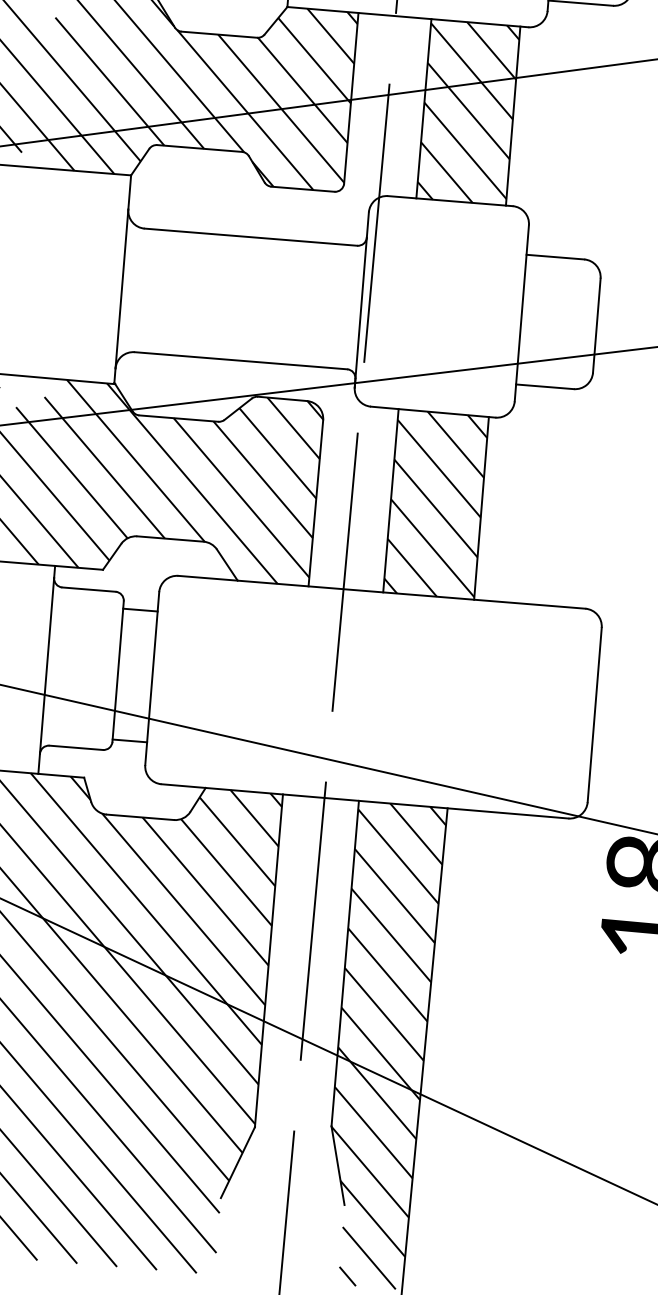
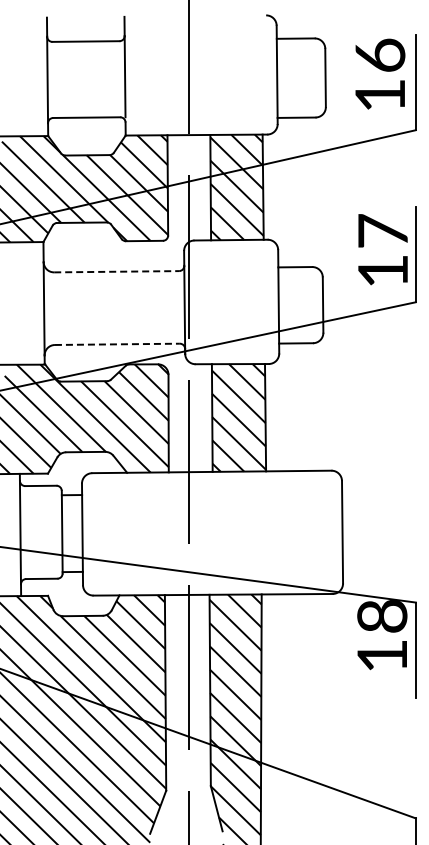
line: (252, 236) -> (117, 271), solid -> dashed
line: (241, 361) -> (117, 344), solid -> dashed

